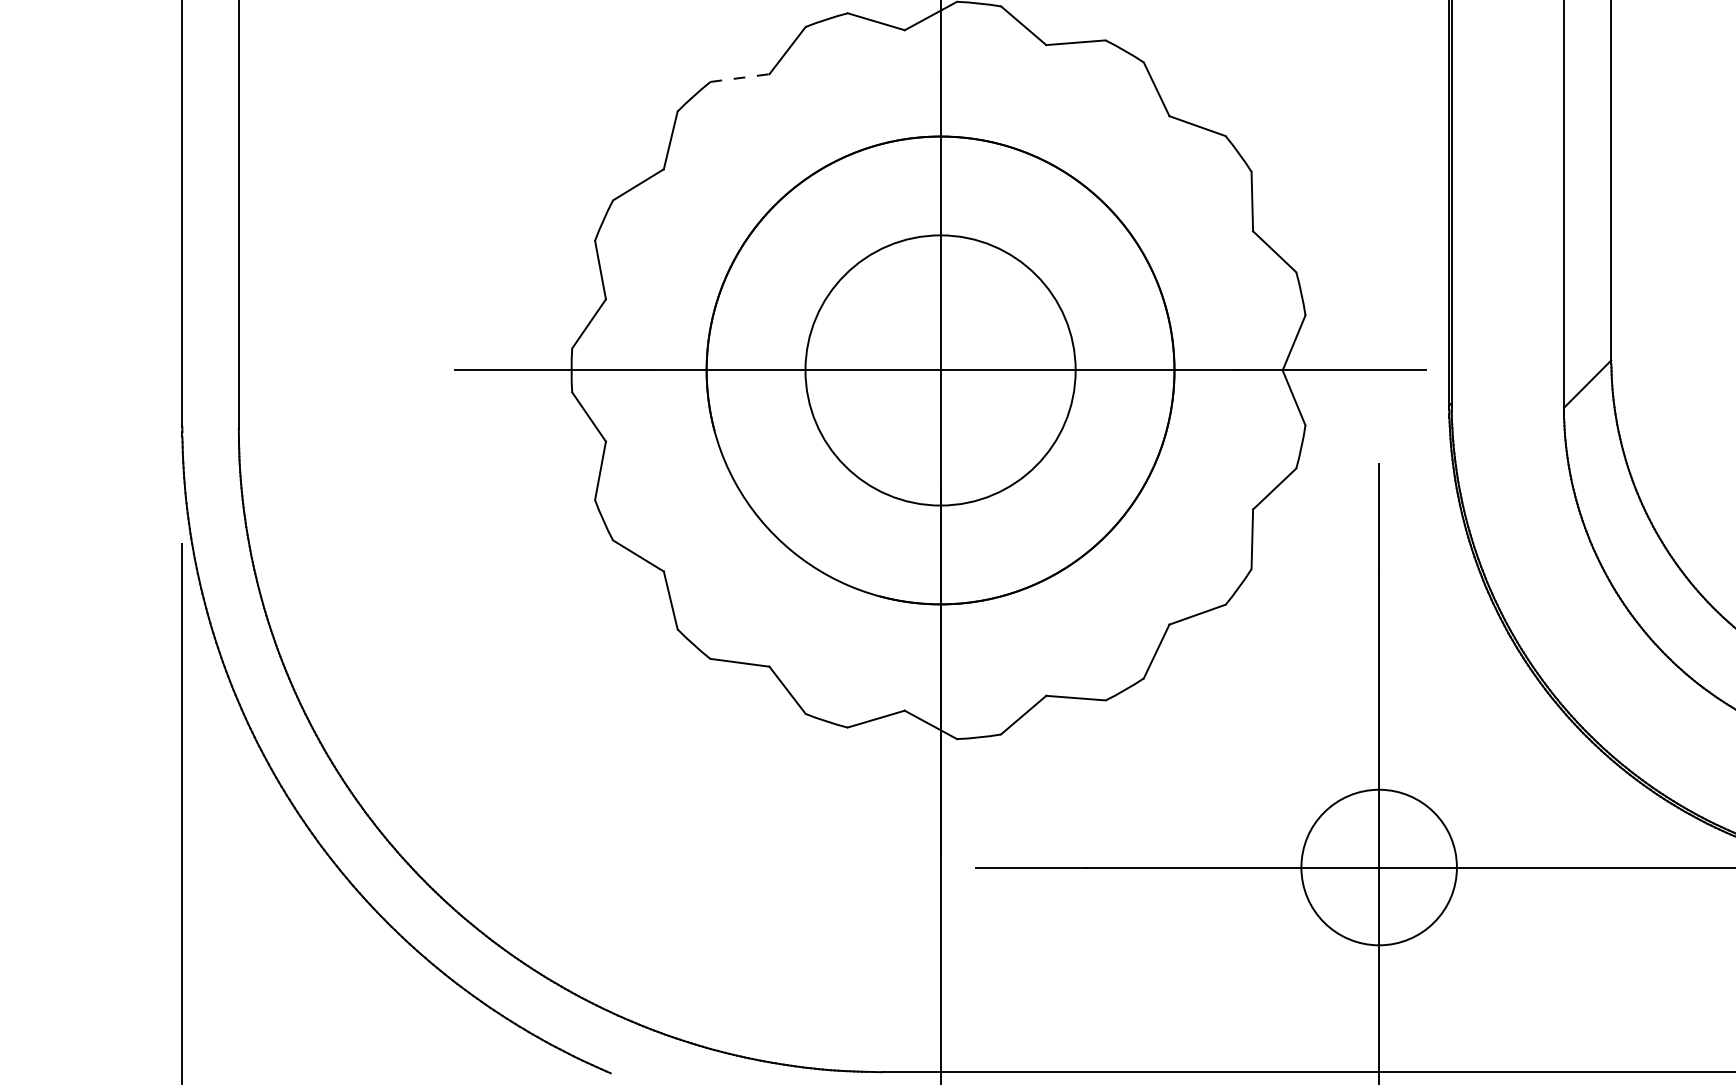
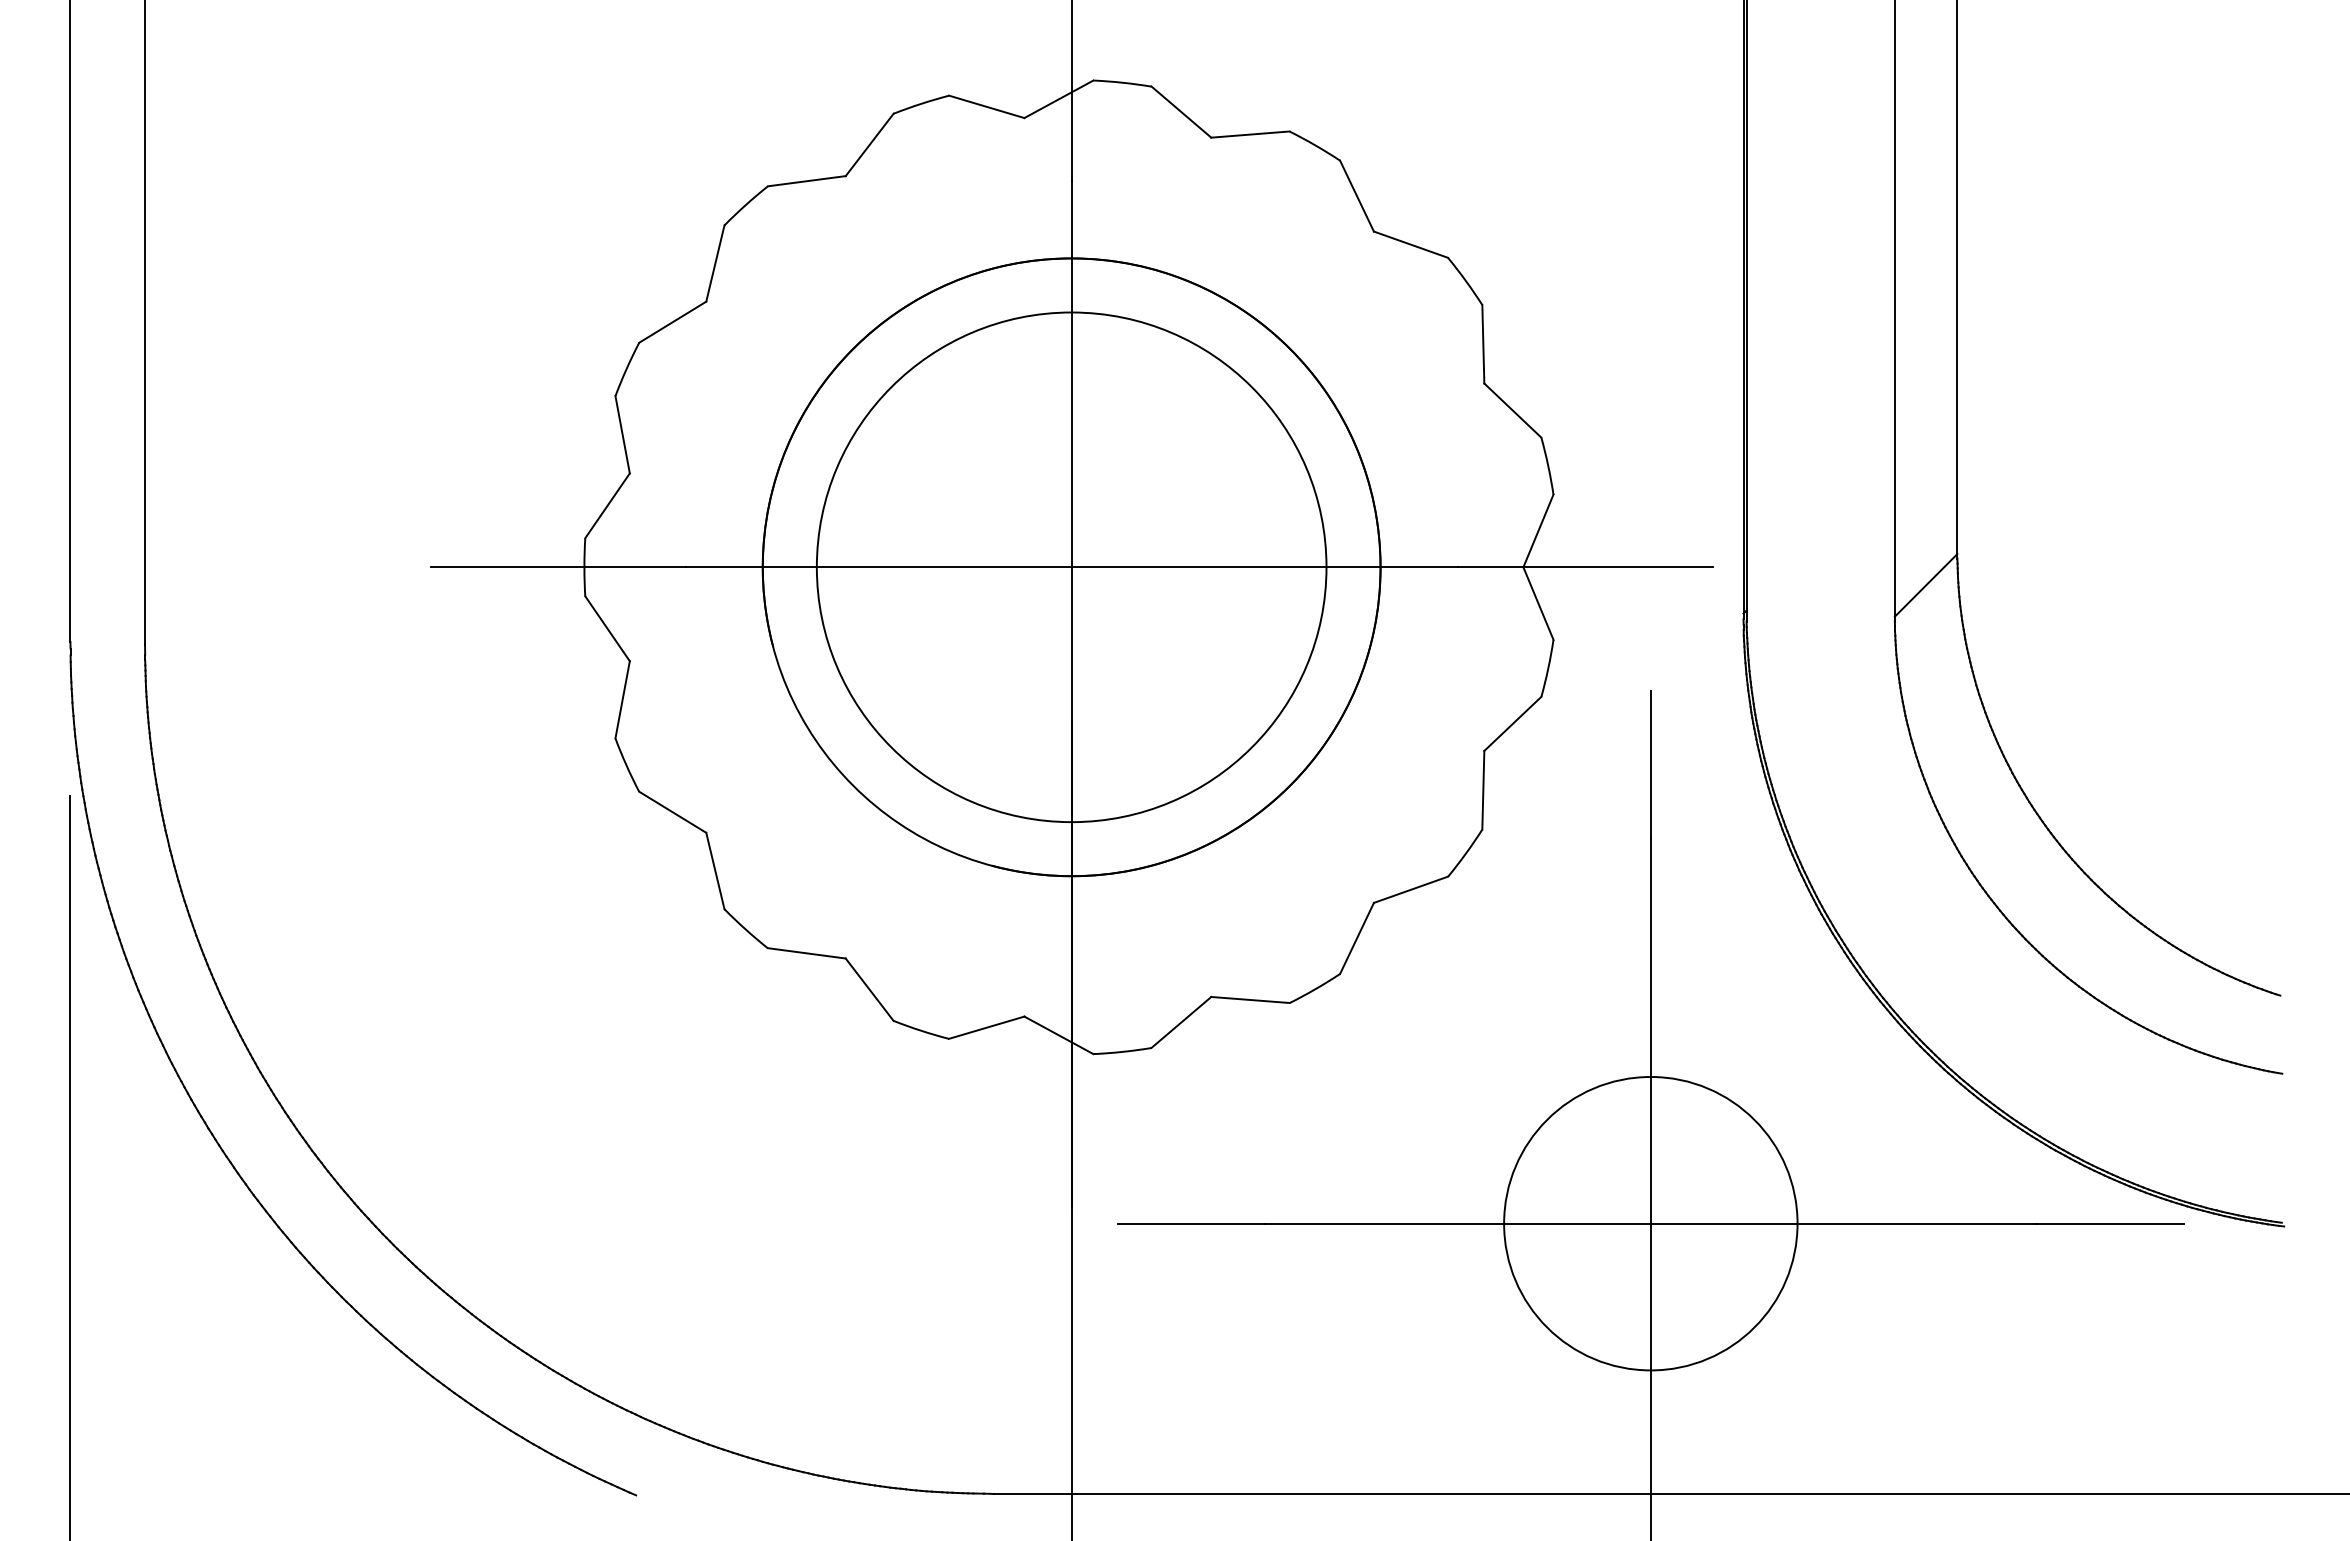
line: (740, 78) -> (807, 181), dashed -> solid
circle: (940, 370) -> (1071, 567), size x1.43
circle: (1378, 867) -> (1650, 1223), size x1.43

